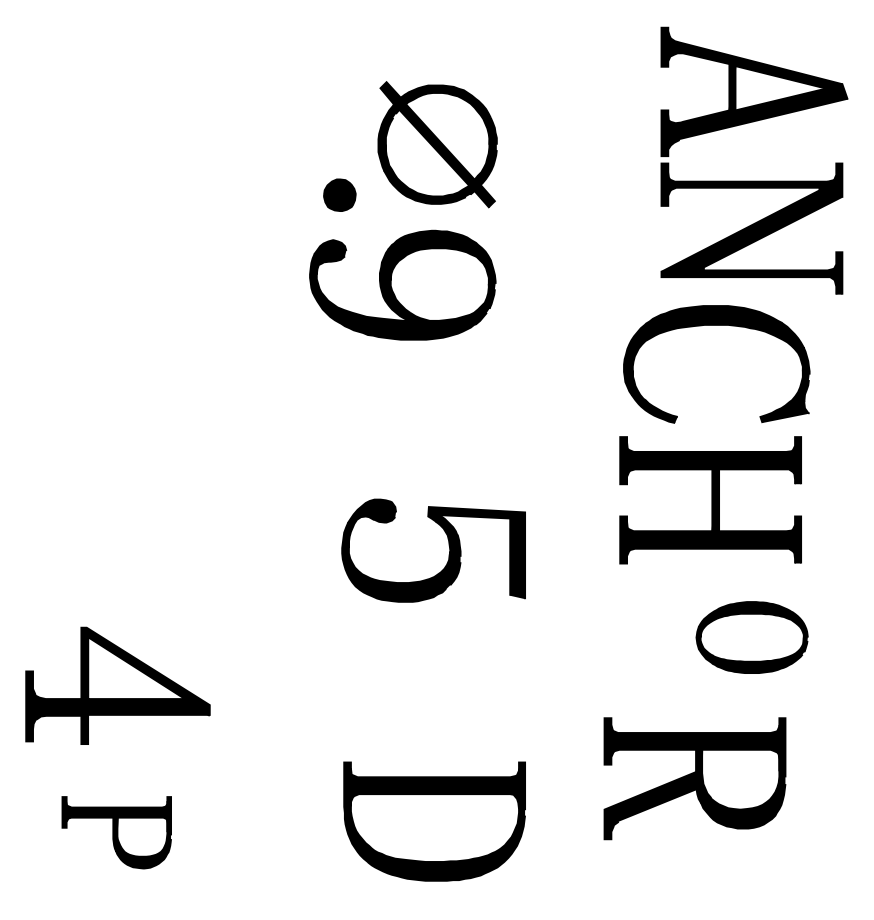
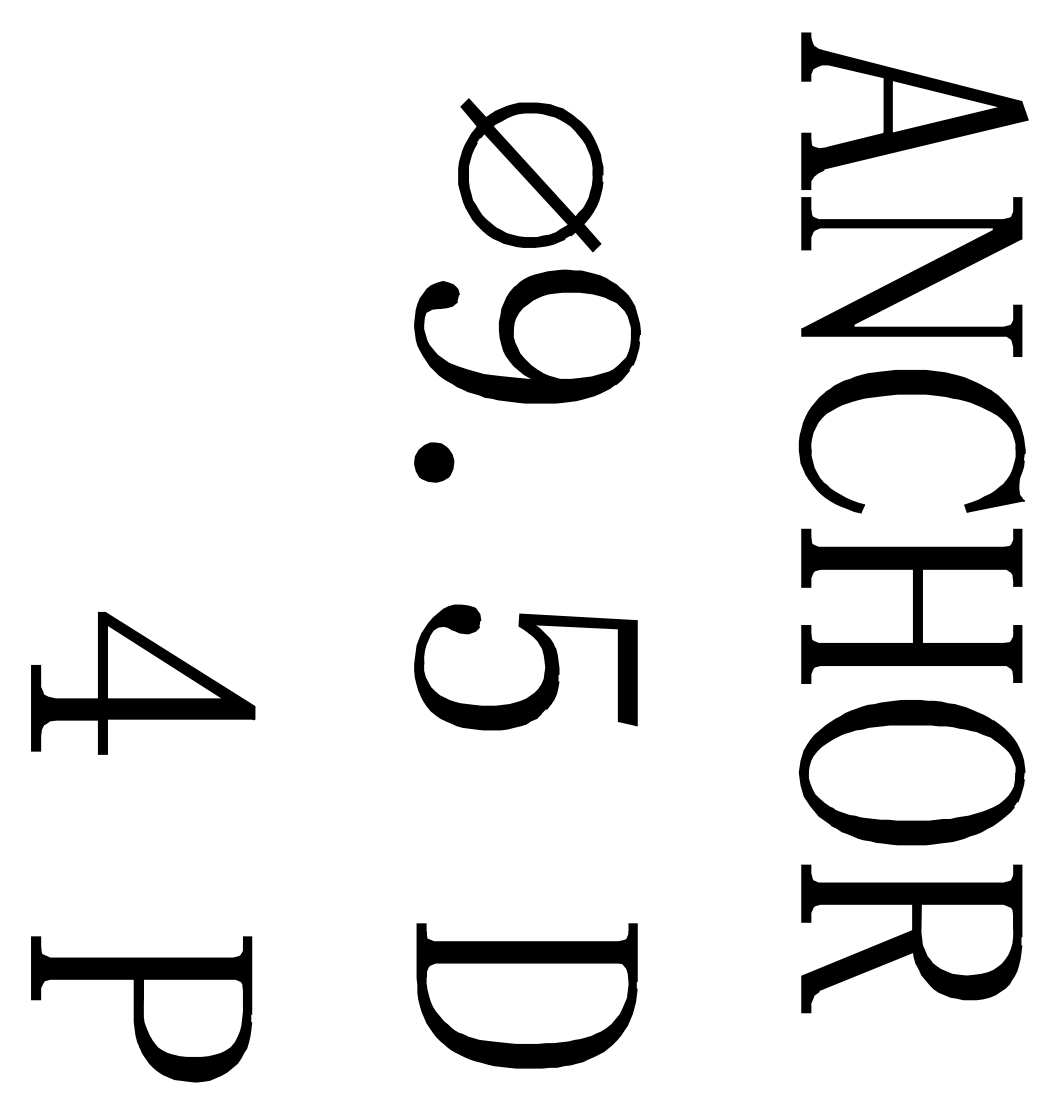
part: (340, 195) -> (434, 462), moved
part: (402, 285) -> (527, 336), moved
part: (716, 325) -> (911, 394), moved
part: (710, 499) -> (911, 605), moved
part: (751, 637) -> (911, 772), size x1.67
part: (118, 685) -> (143, 683), moved
part: (694, 778) -> (911, 938), moved
part: (116, 832) -> (141, 1009), size x1.67

